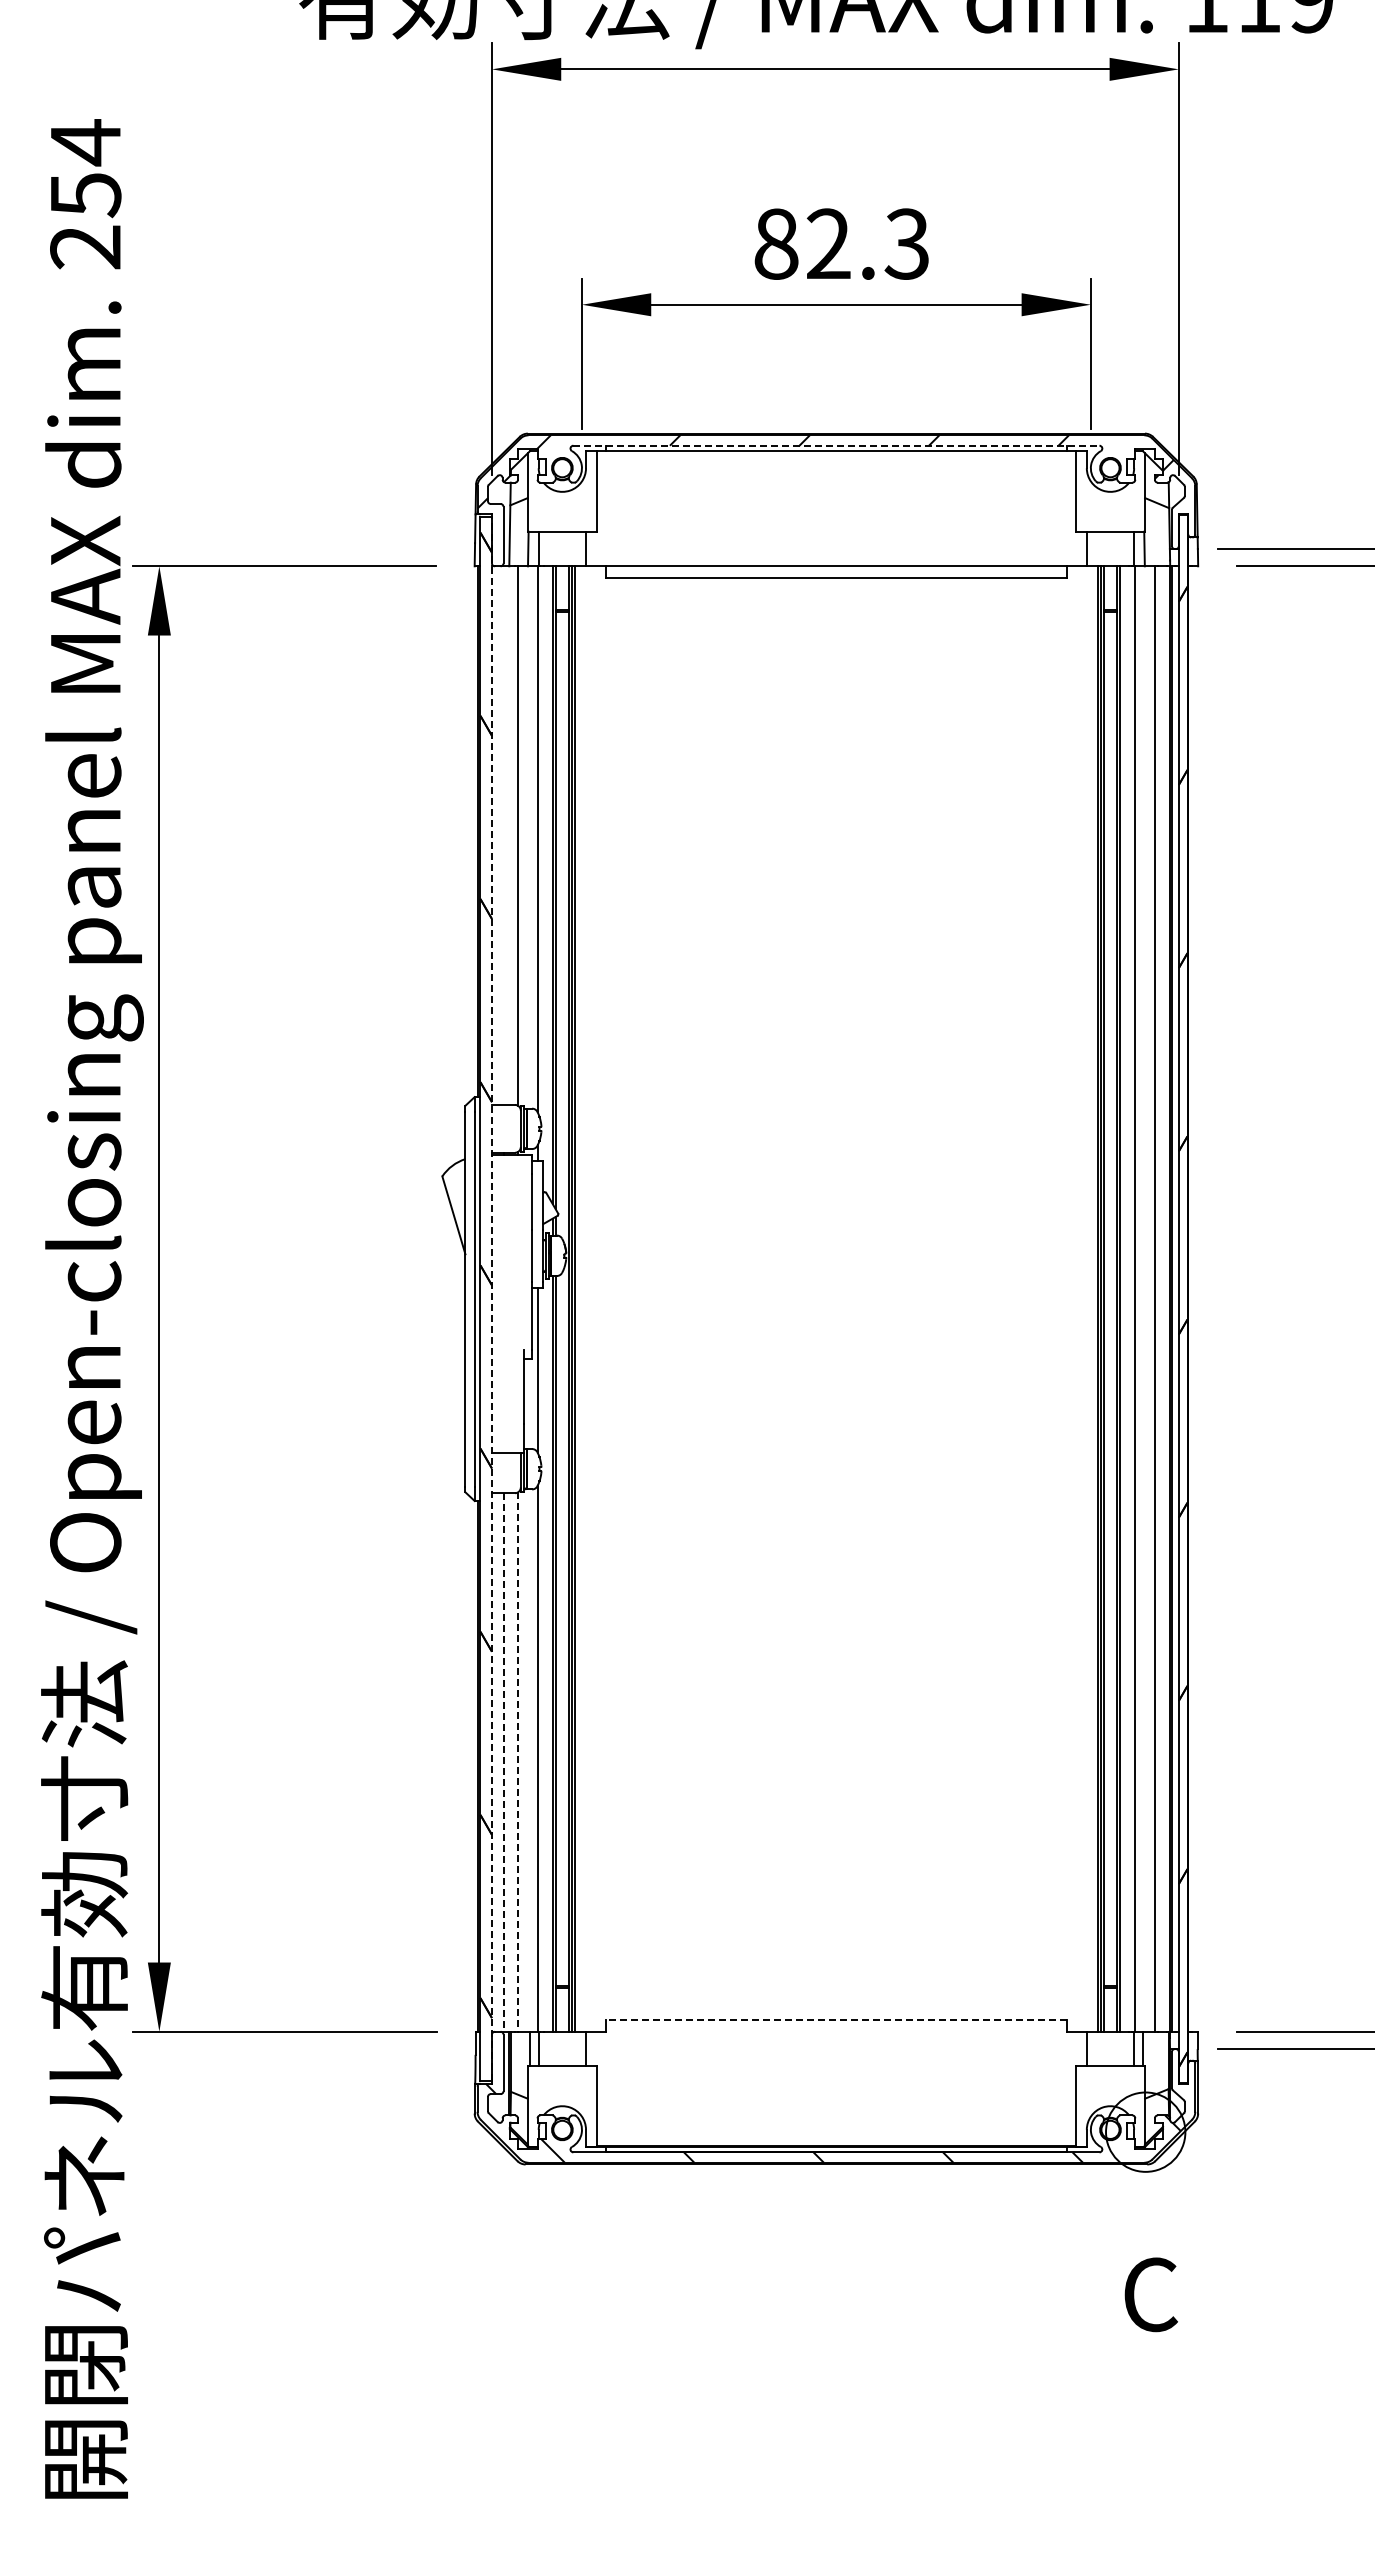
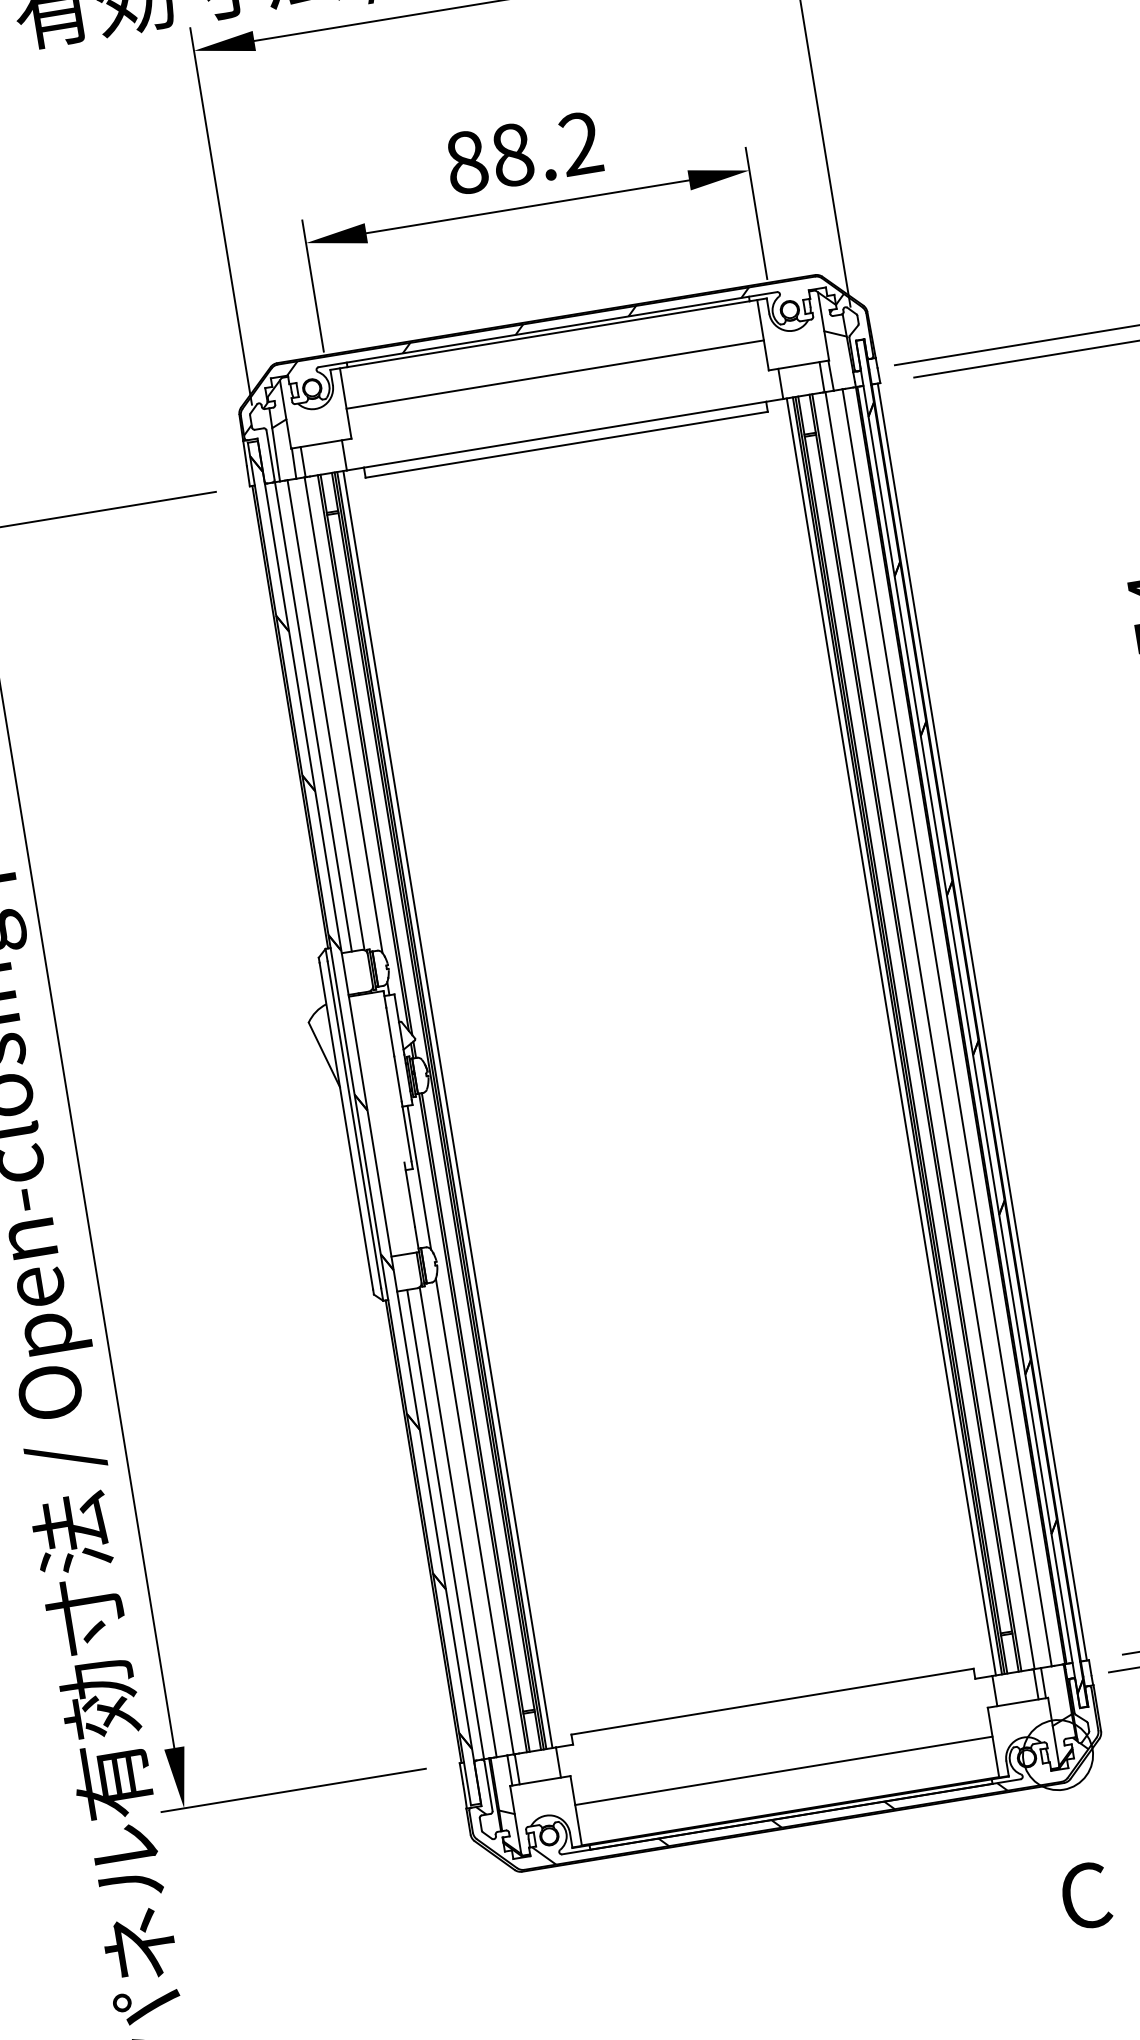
text: (867, 243) -> (546, 149), 82.3 -> 88.2
line: (836, 445) -> (547, 329), dashed -> solid
line: (835, 497) -> (554, 374), added
line: (503, 835) -> (313, 716), added
line: (581, 1298) -> (447, 1109), added
line: (1090, 1298) -> (890, 1036), added
line: (1195, 1298) -> (982, 1021), added
line: (491, 1299) -> (369, 1122), dashed -> solid
line: (517, 1762) -> (457, 1522), dashed -> solid
line: (503, 1763) -> (445, 1525), dashed -> solid
line: (836, 2020) -> (772, 1701), dashed -> solid
line: (835, 2099) -> (783, 1770), added

